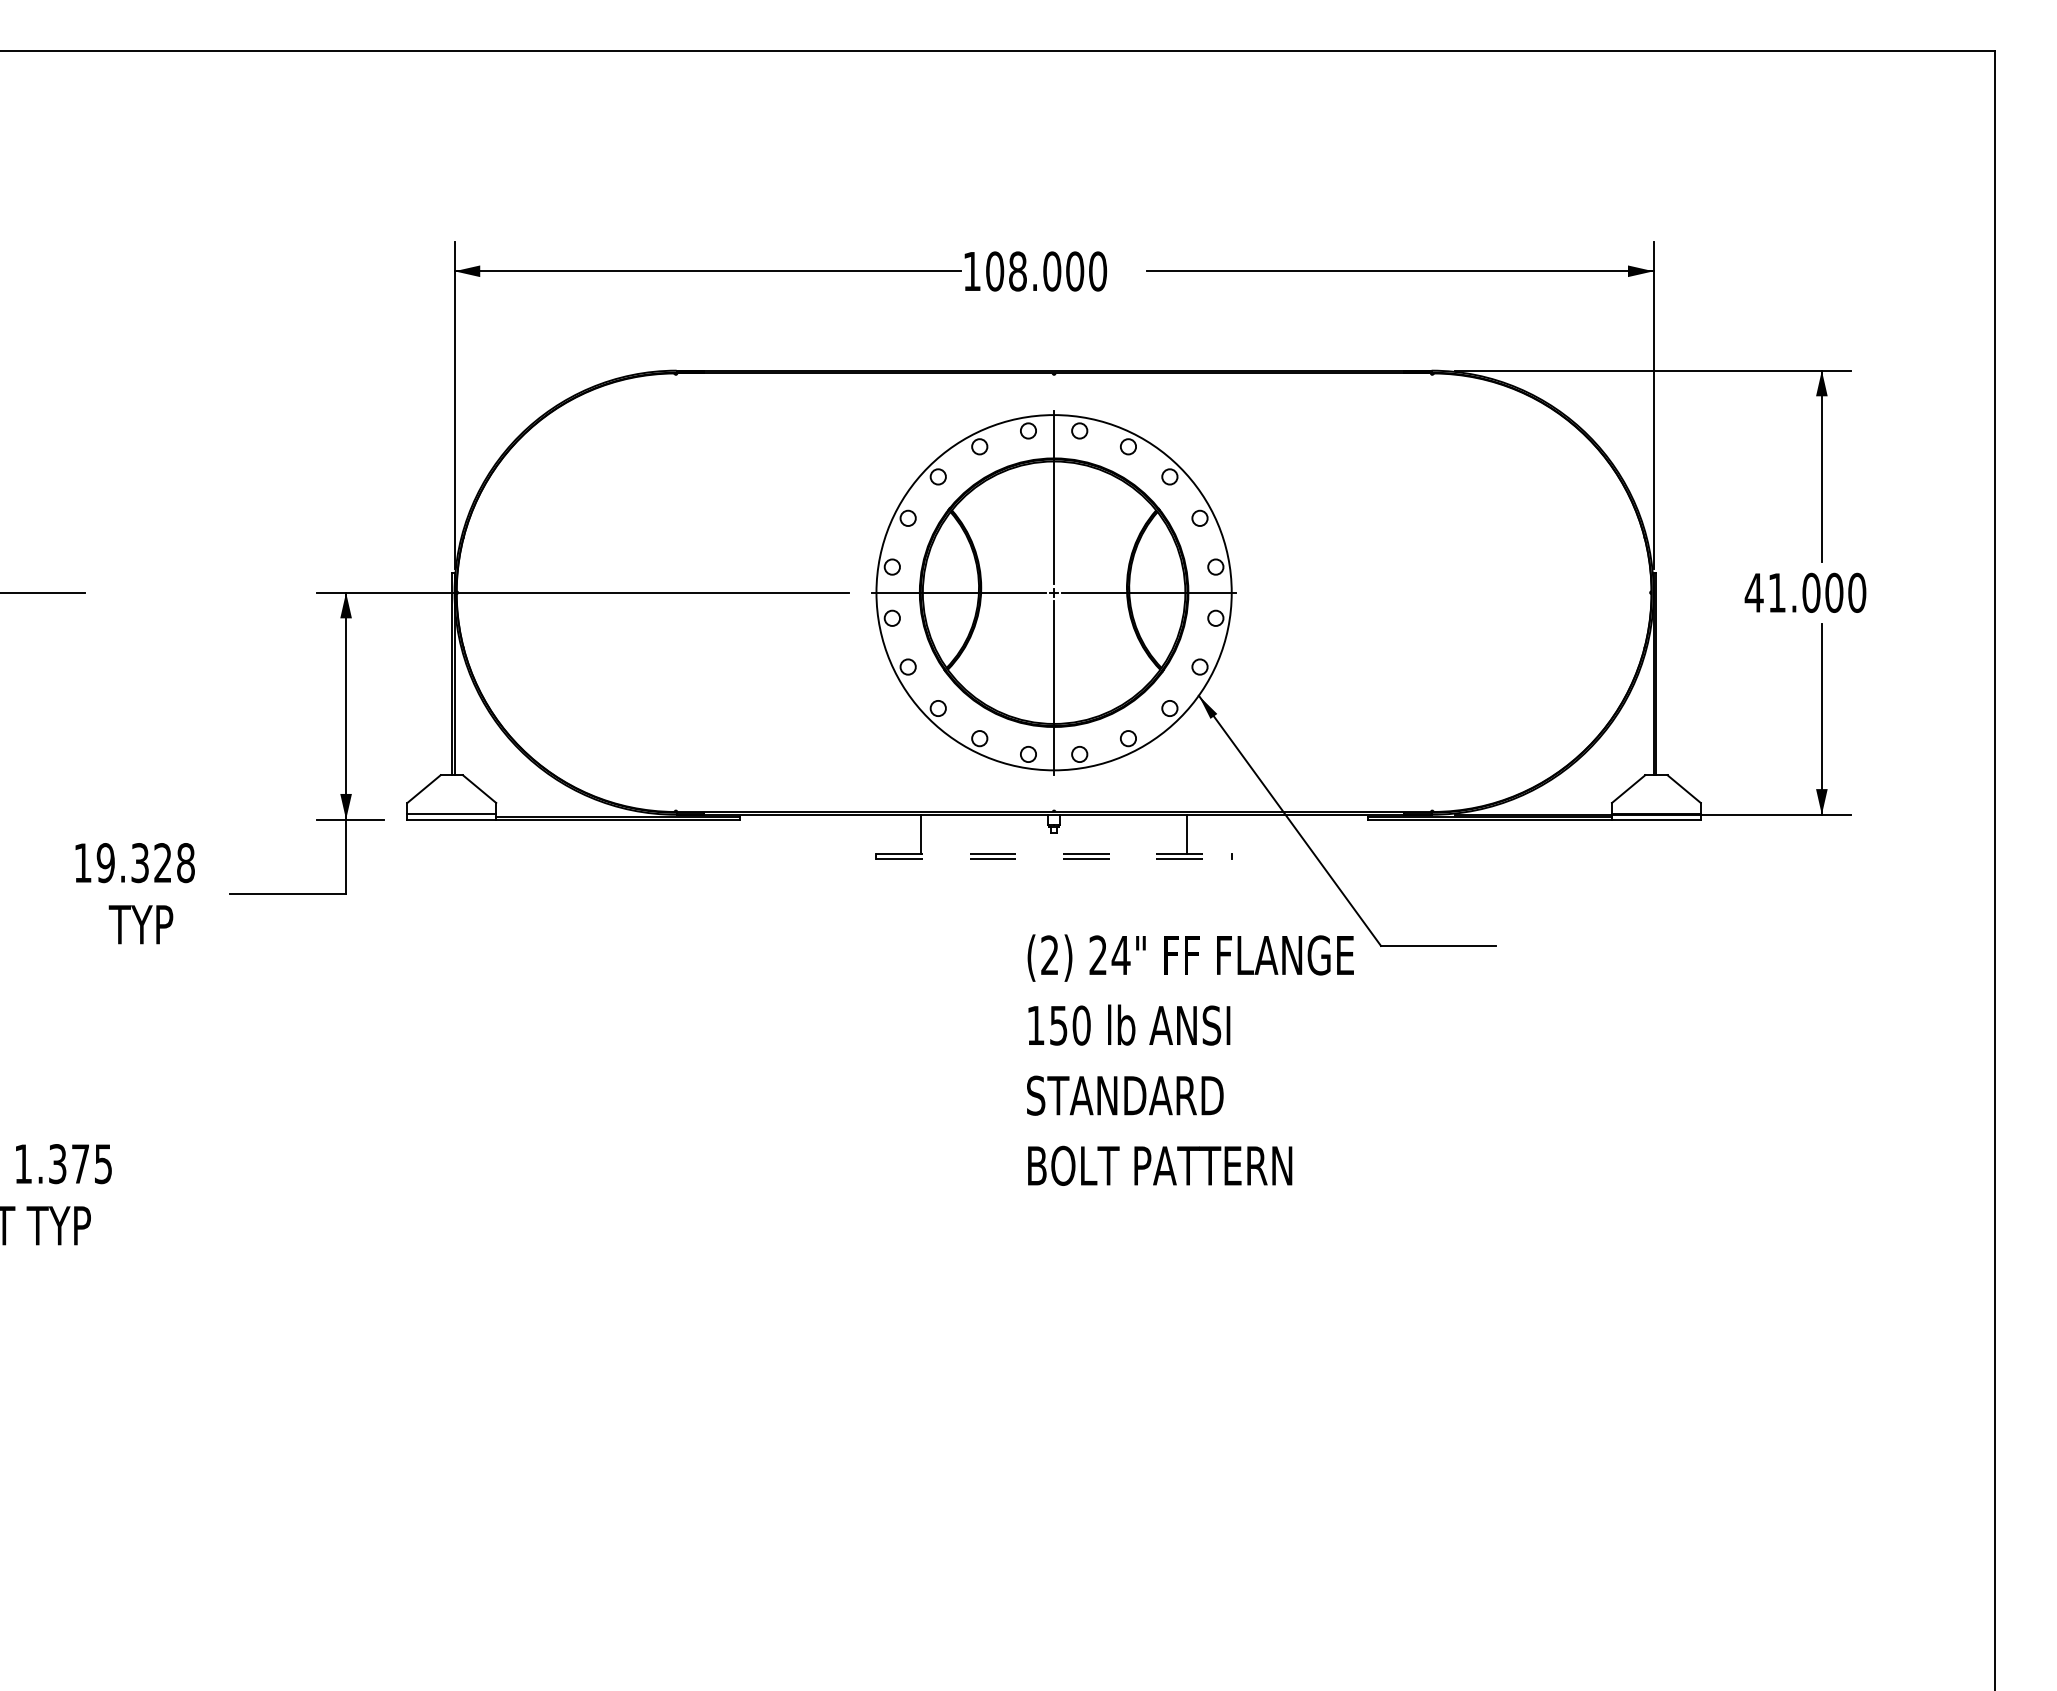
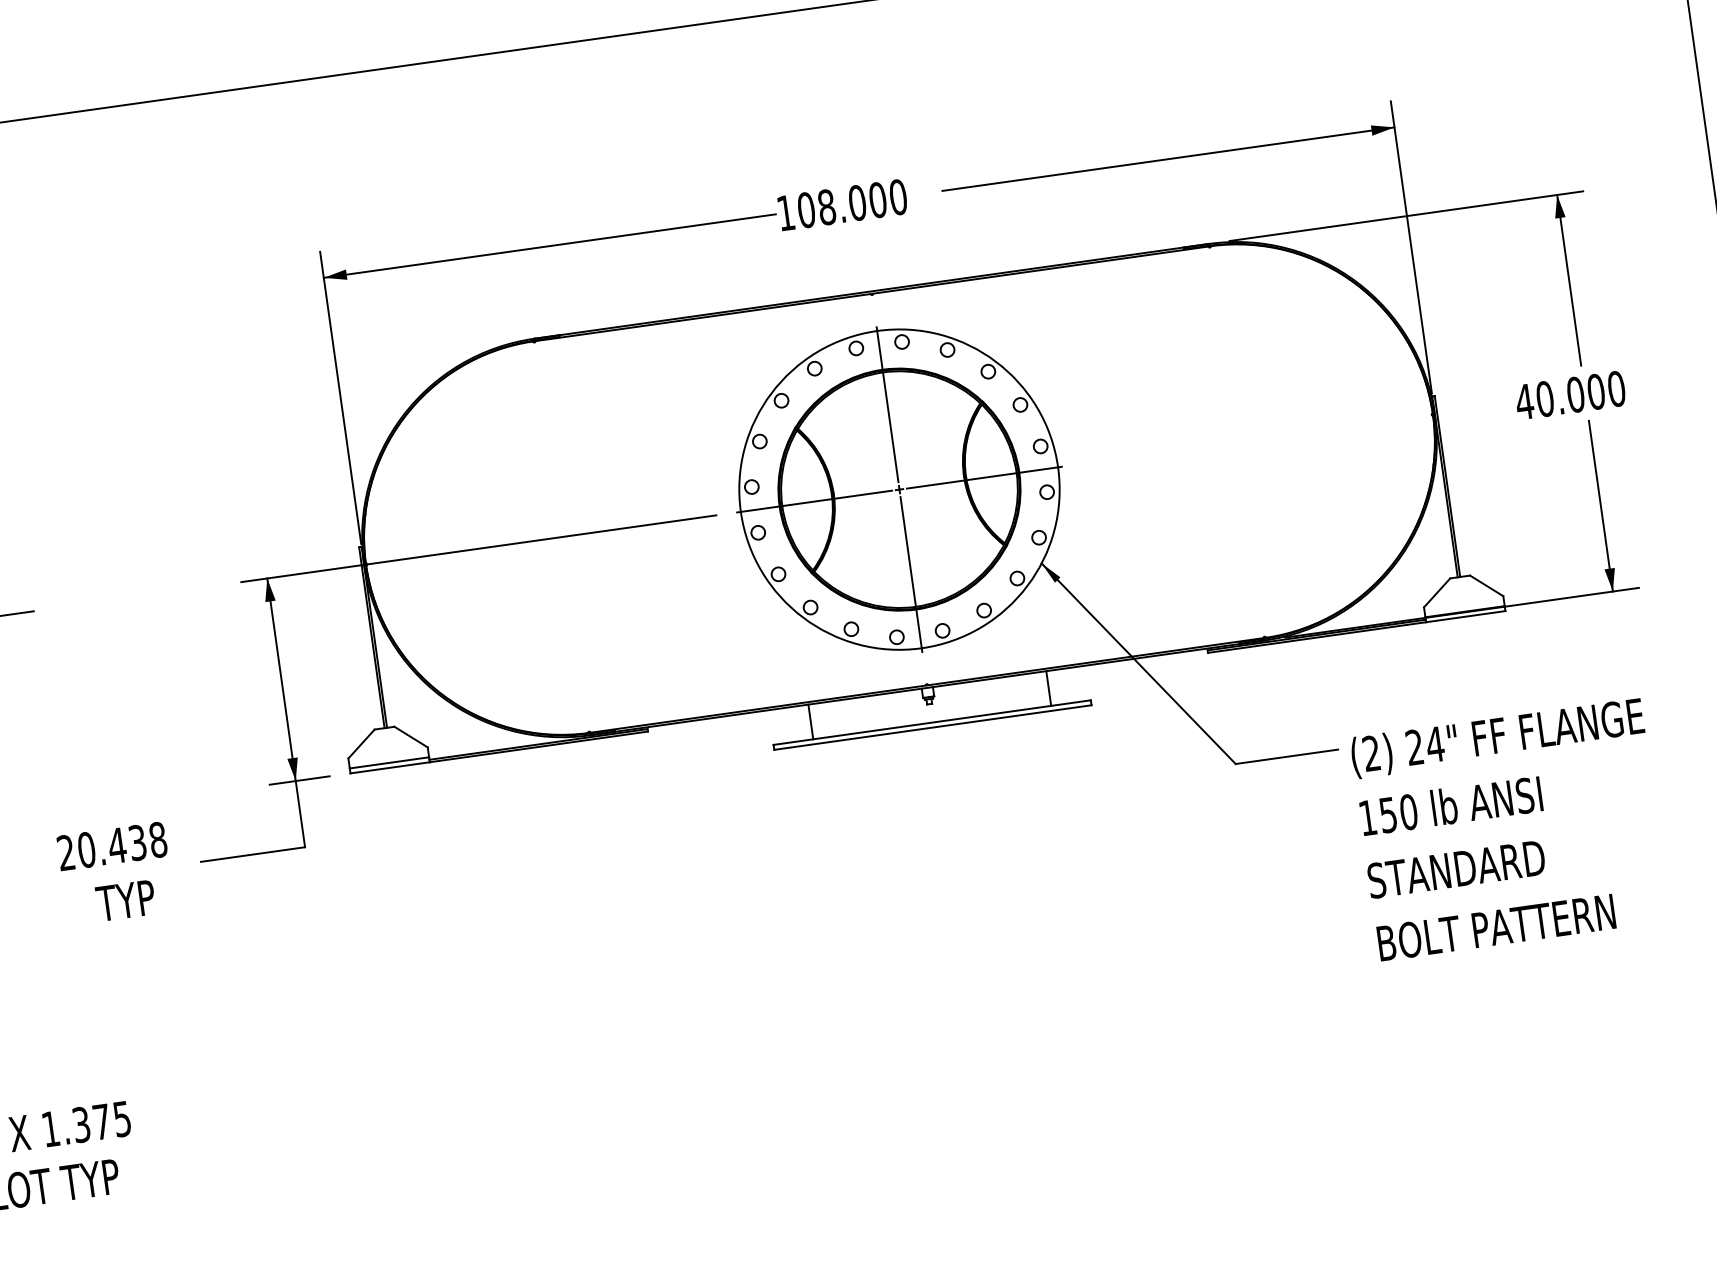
text: (1777, 592) -> (1545, 398), 41.000 -> 40.000
line: (1054, 853) -> (932, 722), dashed -> solid
line: (1054, 859) -> (933, 727), dashed -> solid
text: (122, 863) -> (101, 848), 19.328 -> 20.438
text: (1190, 1059) -> (1510, 828), moved

